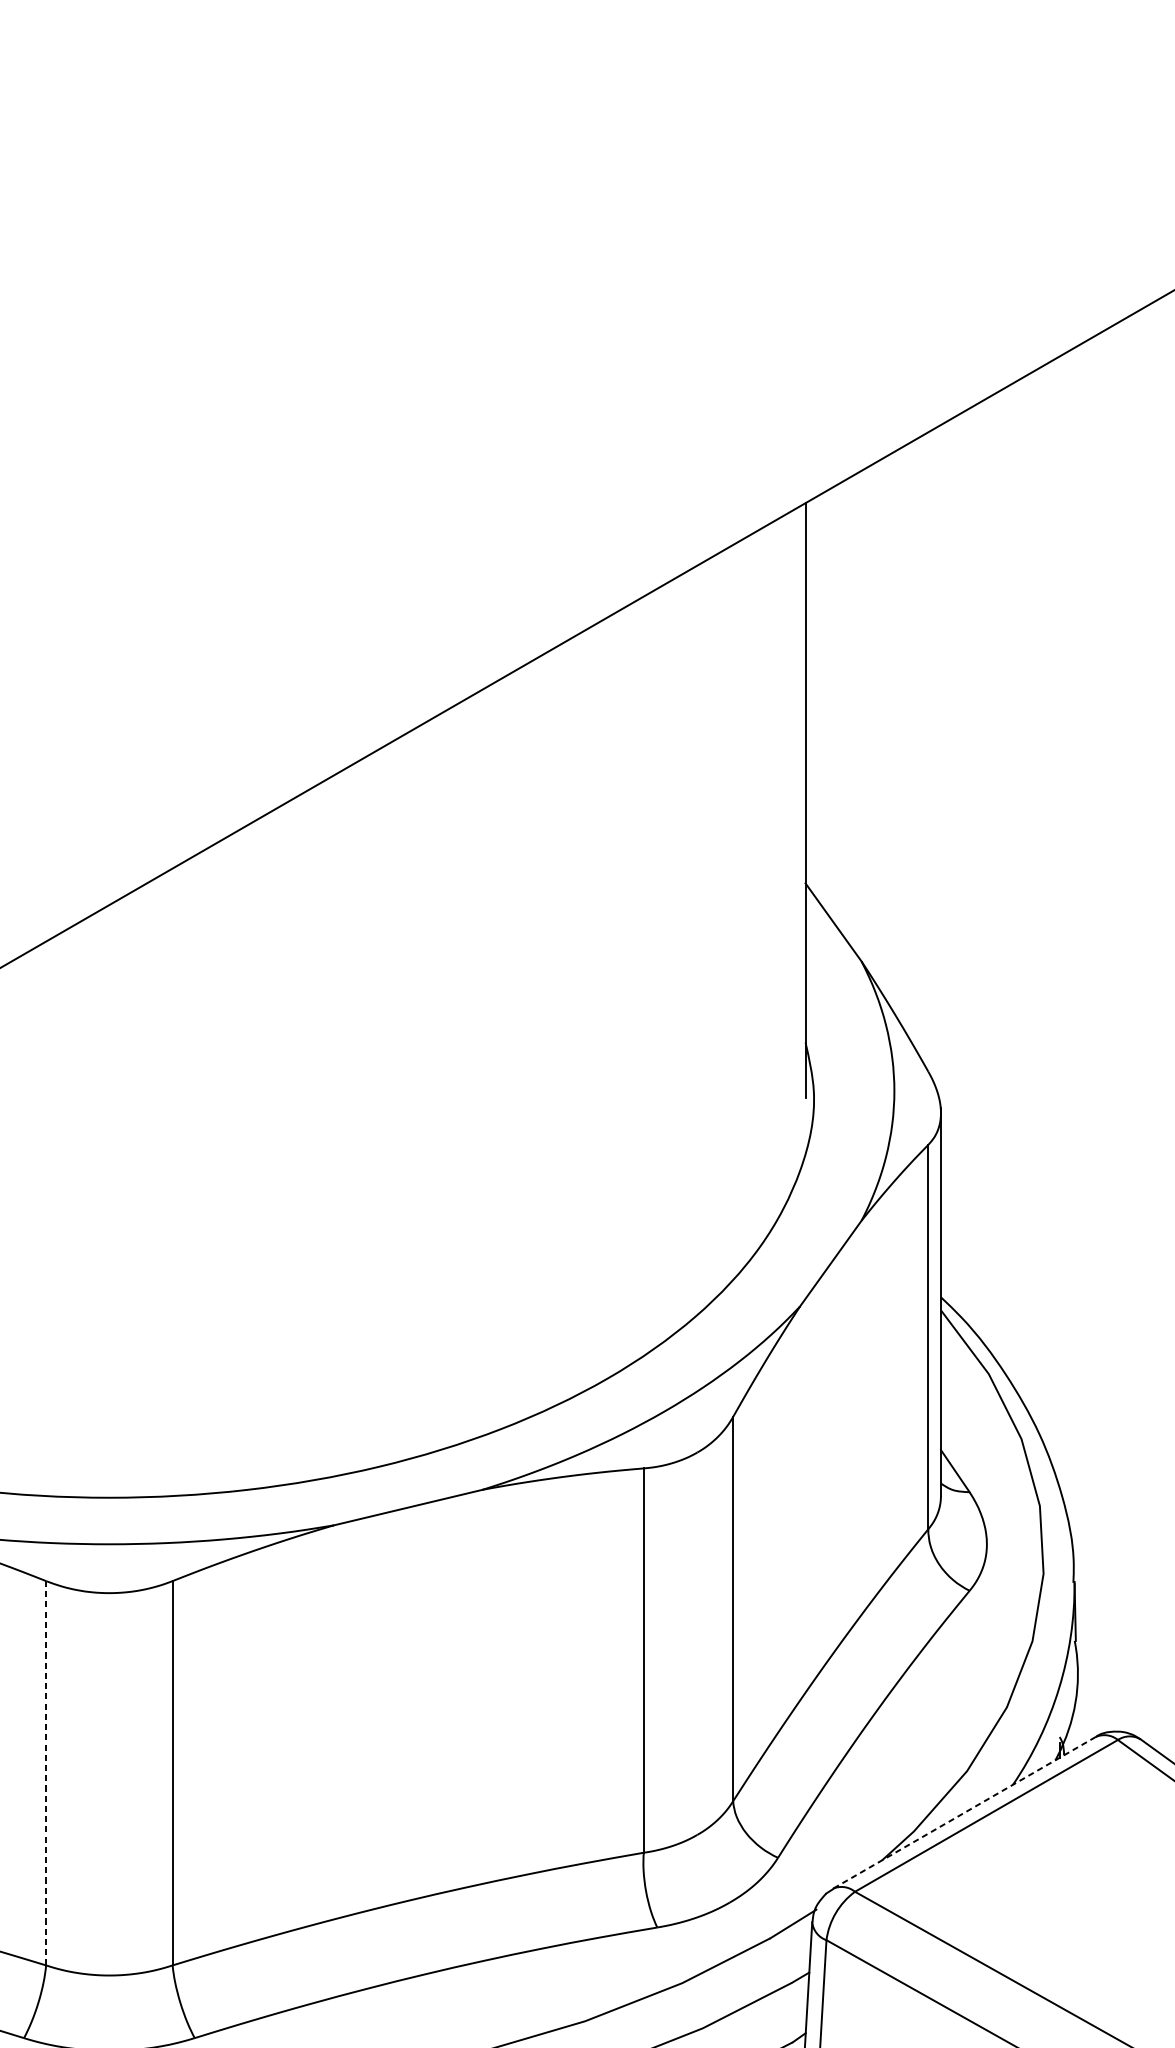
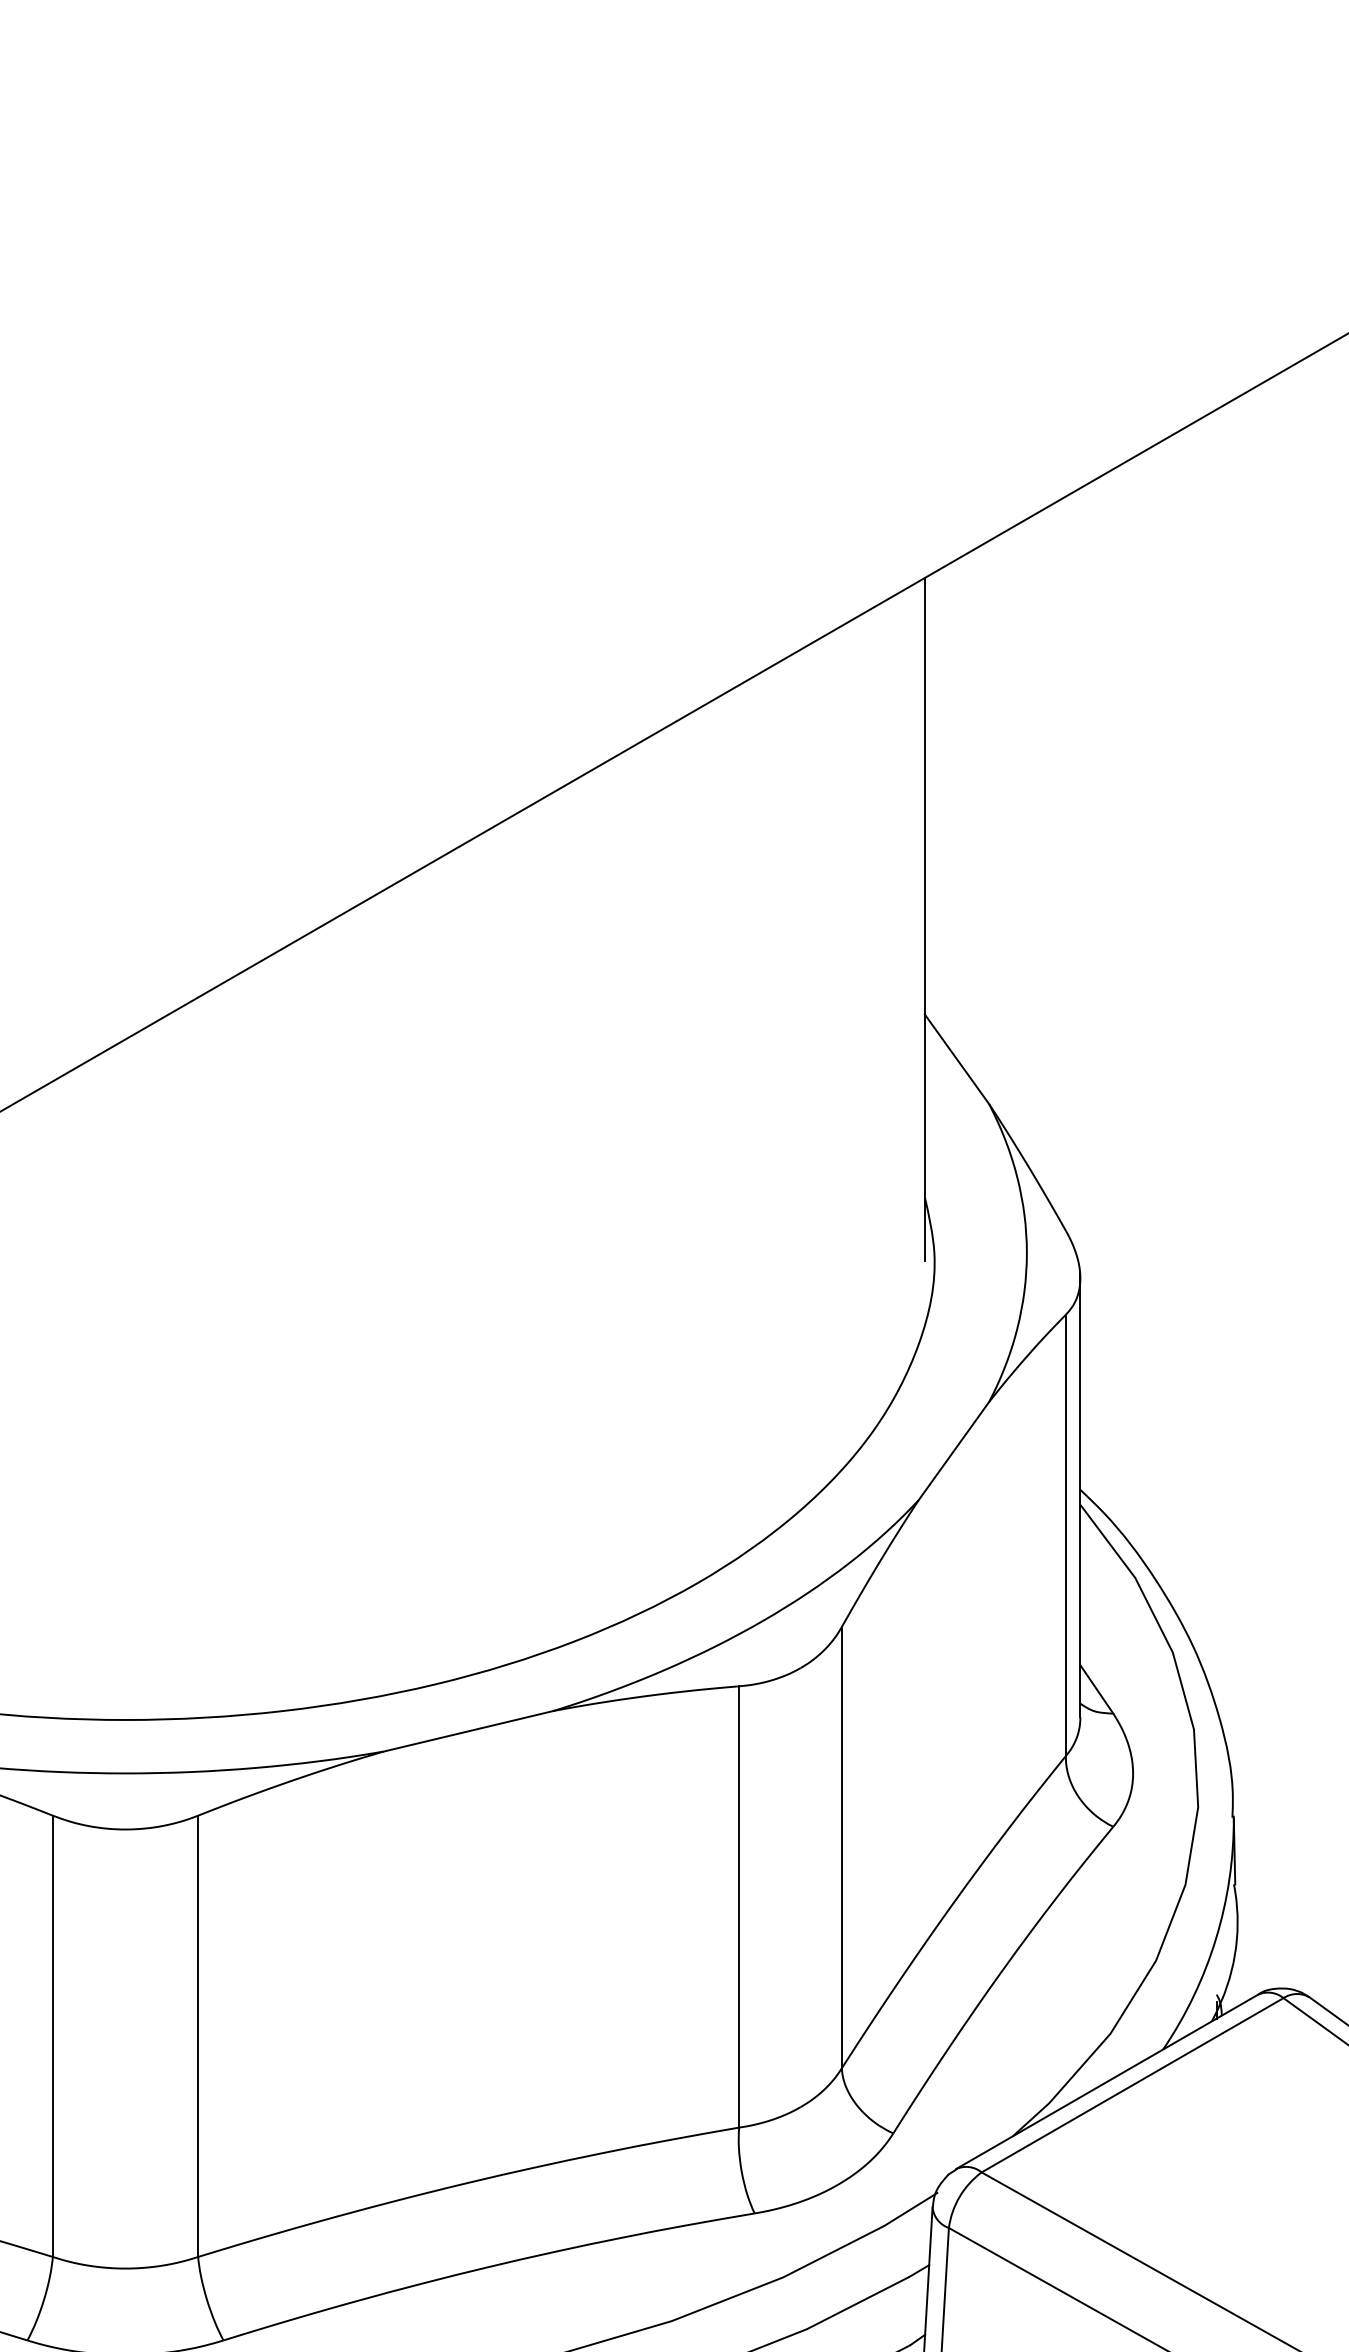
line: (45, 1773) -> (52, 2036), dashed -> solid
line: (963, 1813) -> (1106, 2082), dashed -> solid

